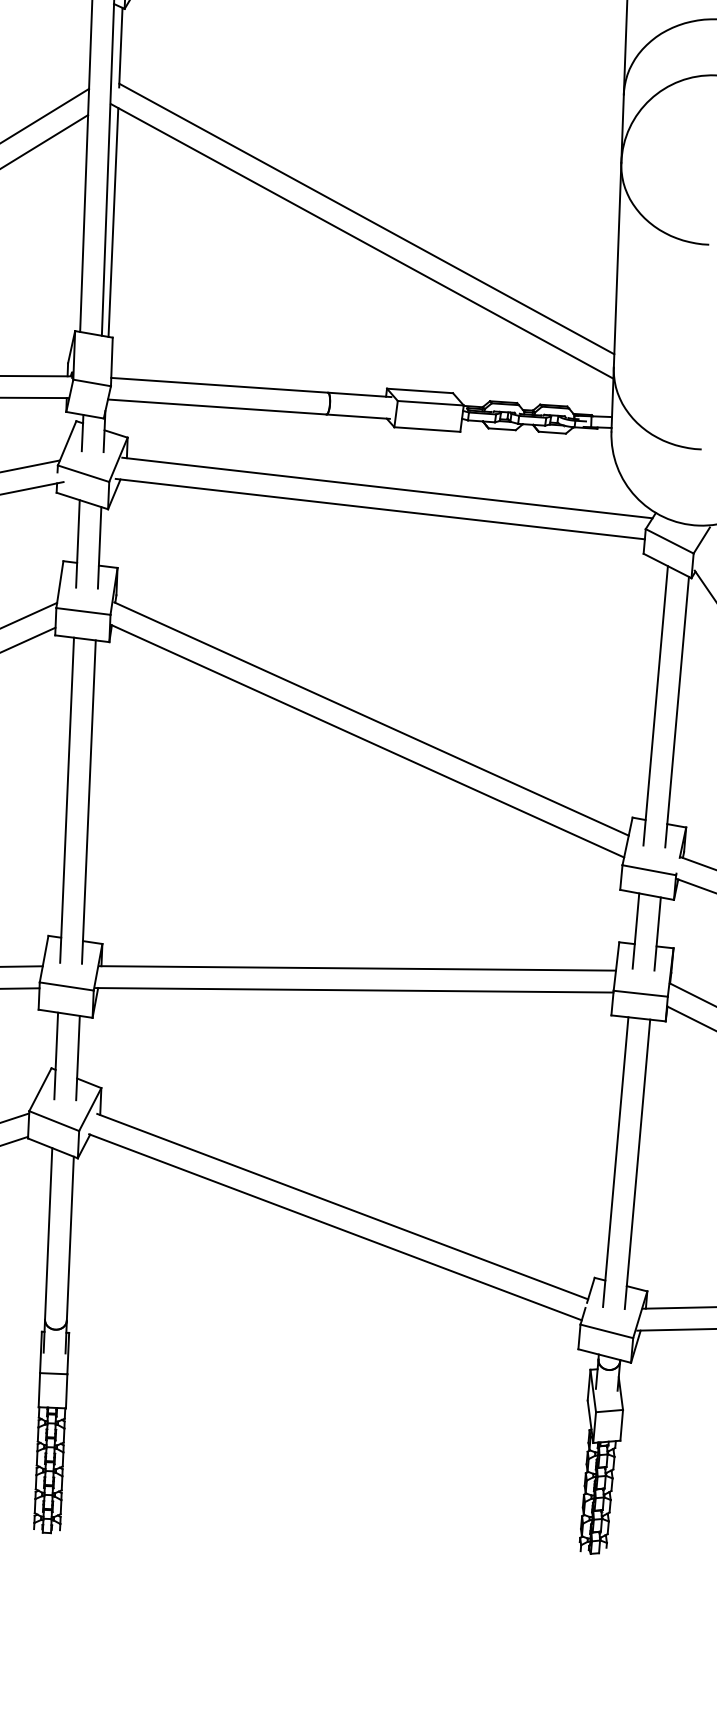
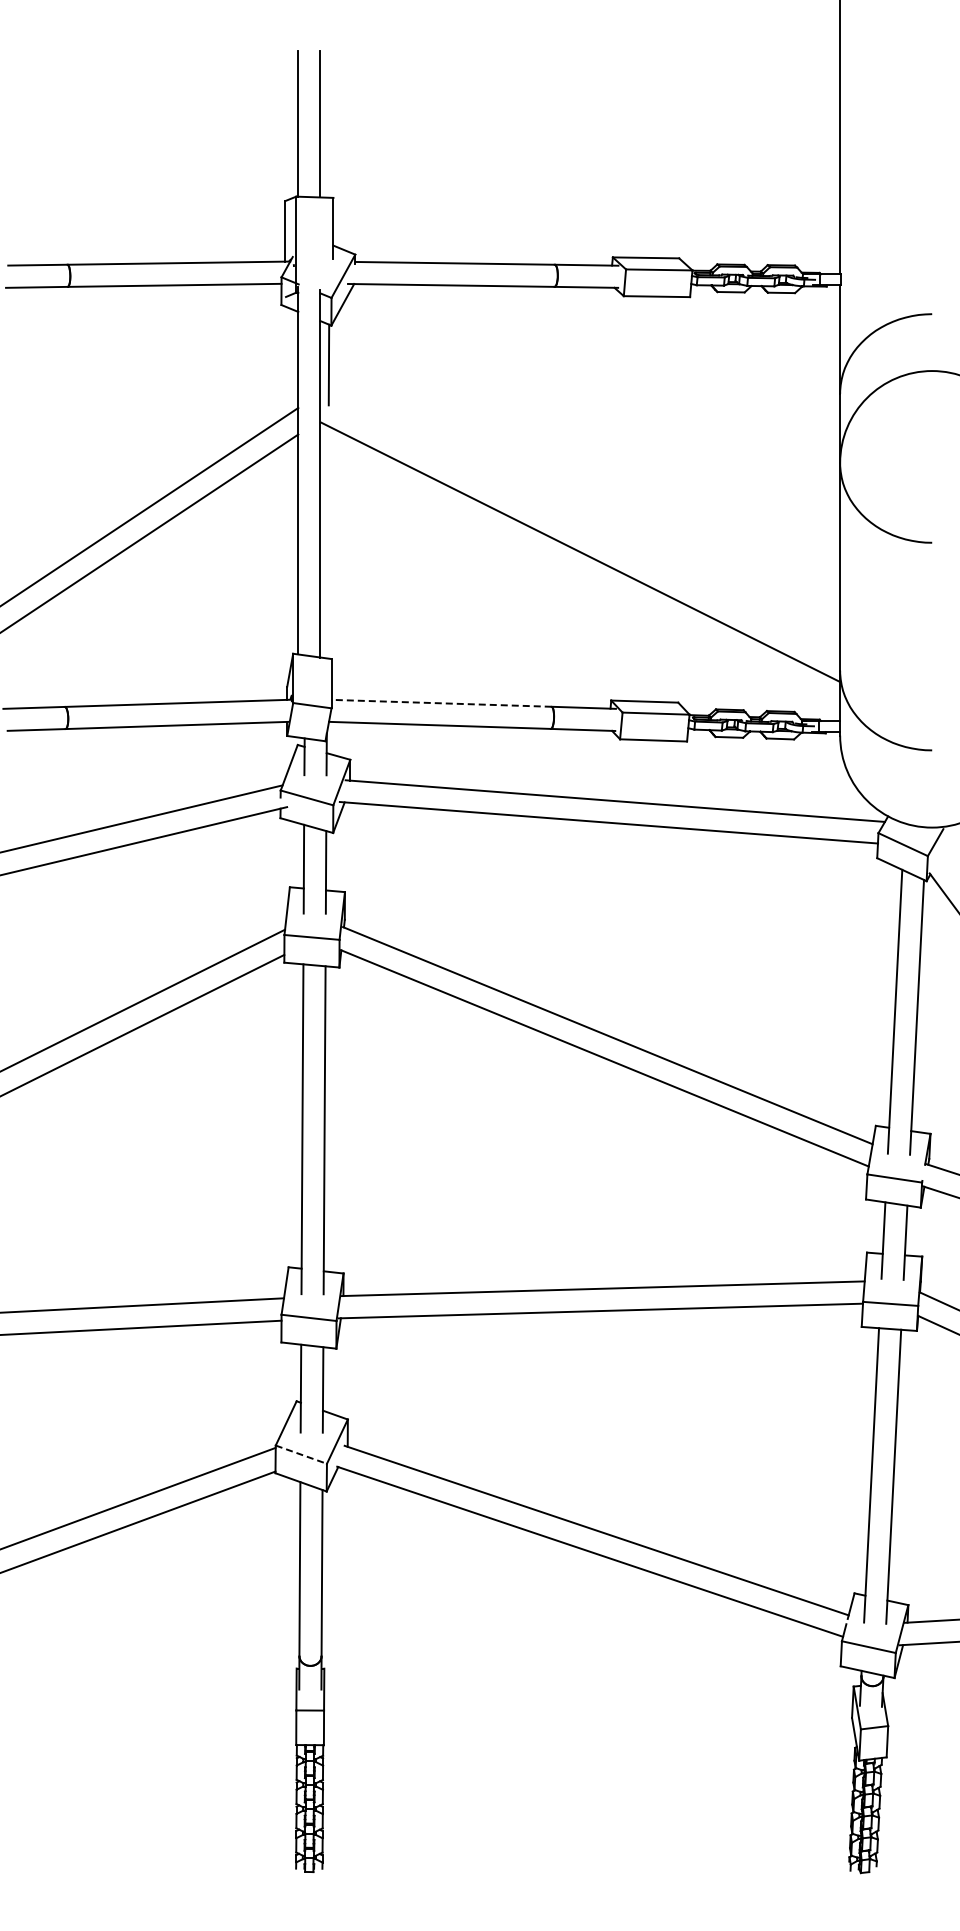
line: (366, 219) -> (584, 529), removed
line: (112, 222) -> (327, 542), removed
line: (219, 385) -> (441, 703), solid -> dashed
line: (54, 1120) -> (301, 1454), solid -> dashed

